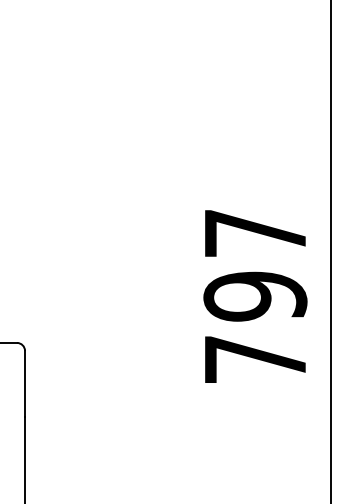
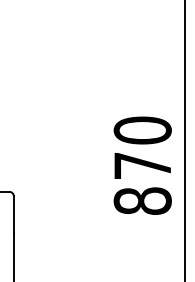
text: (254, 295) -> (142, 165), 797 -> 870

